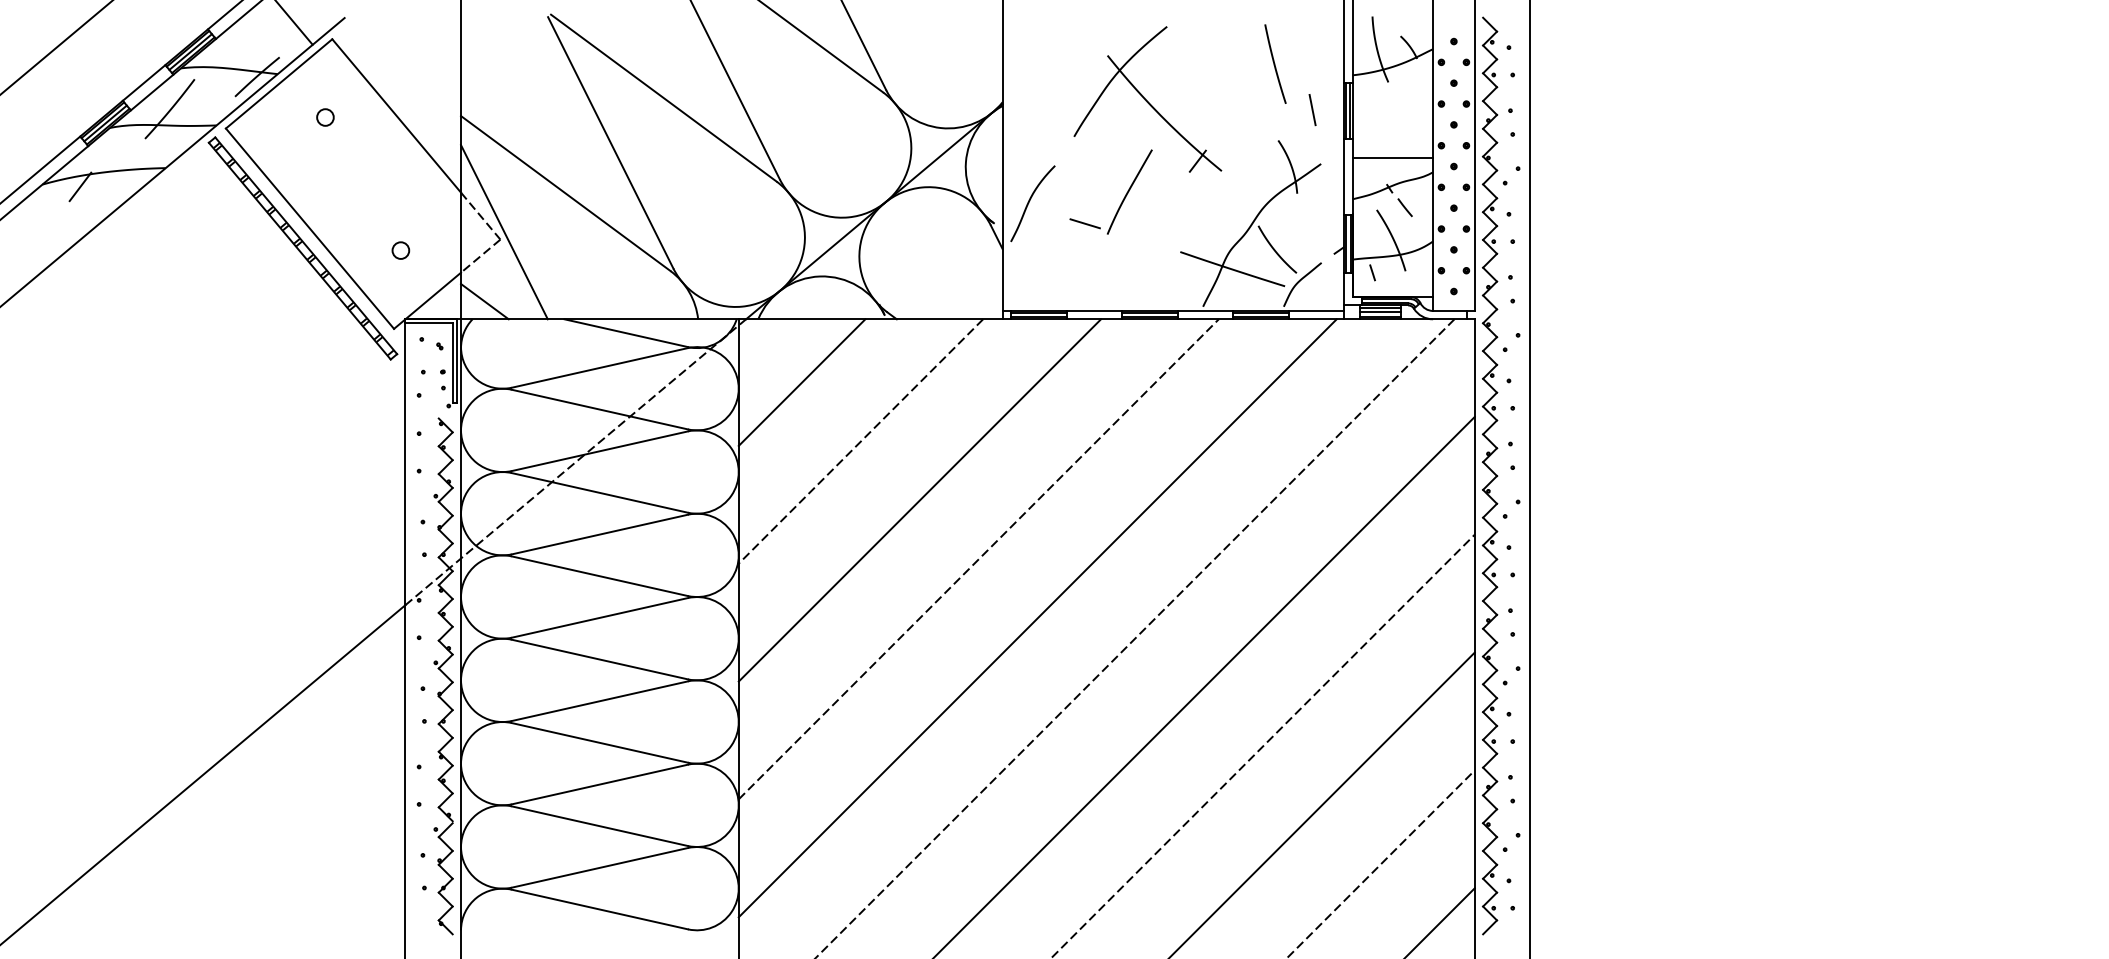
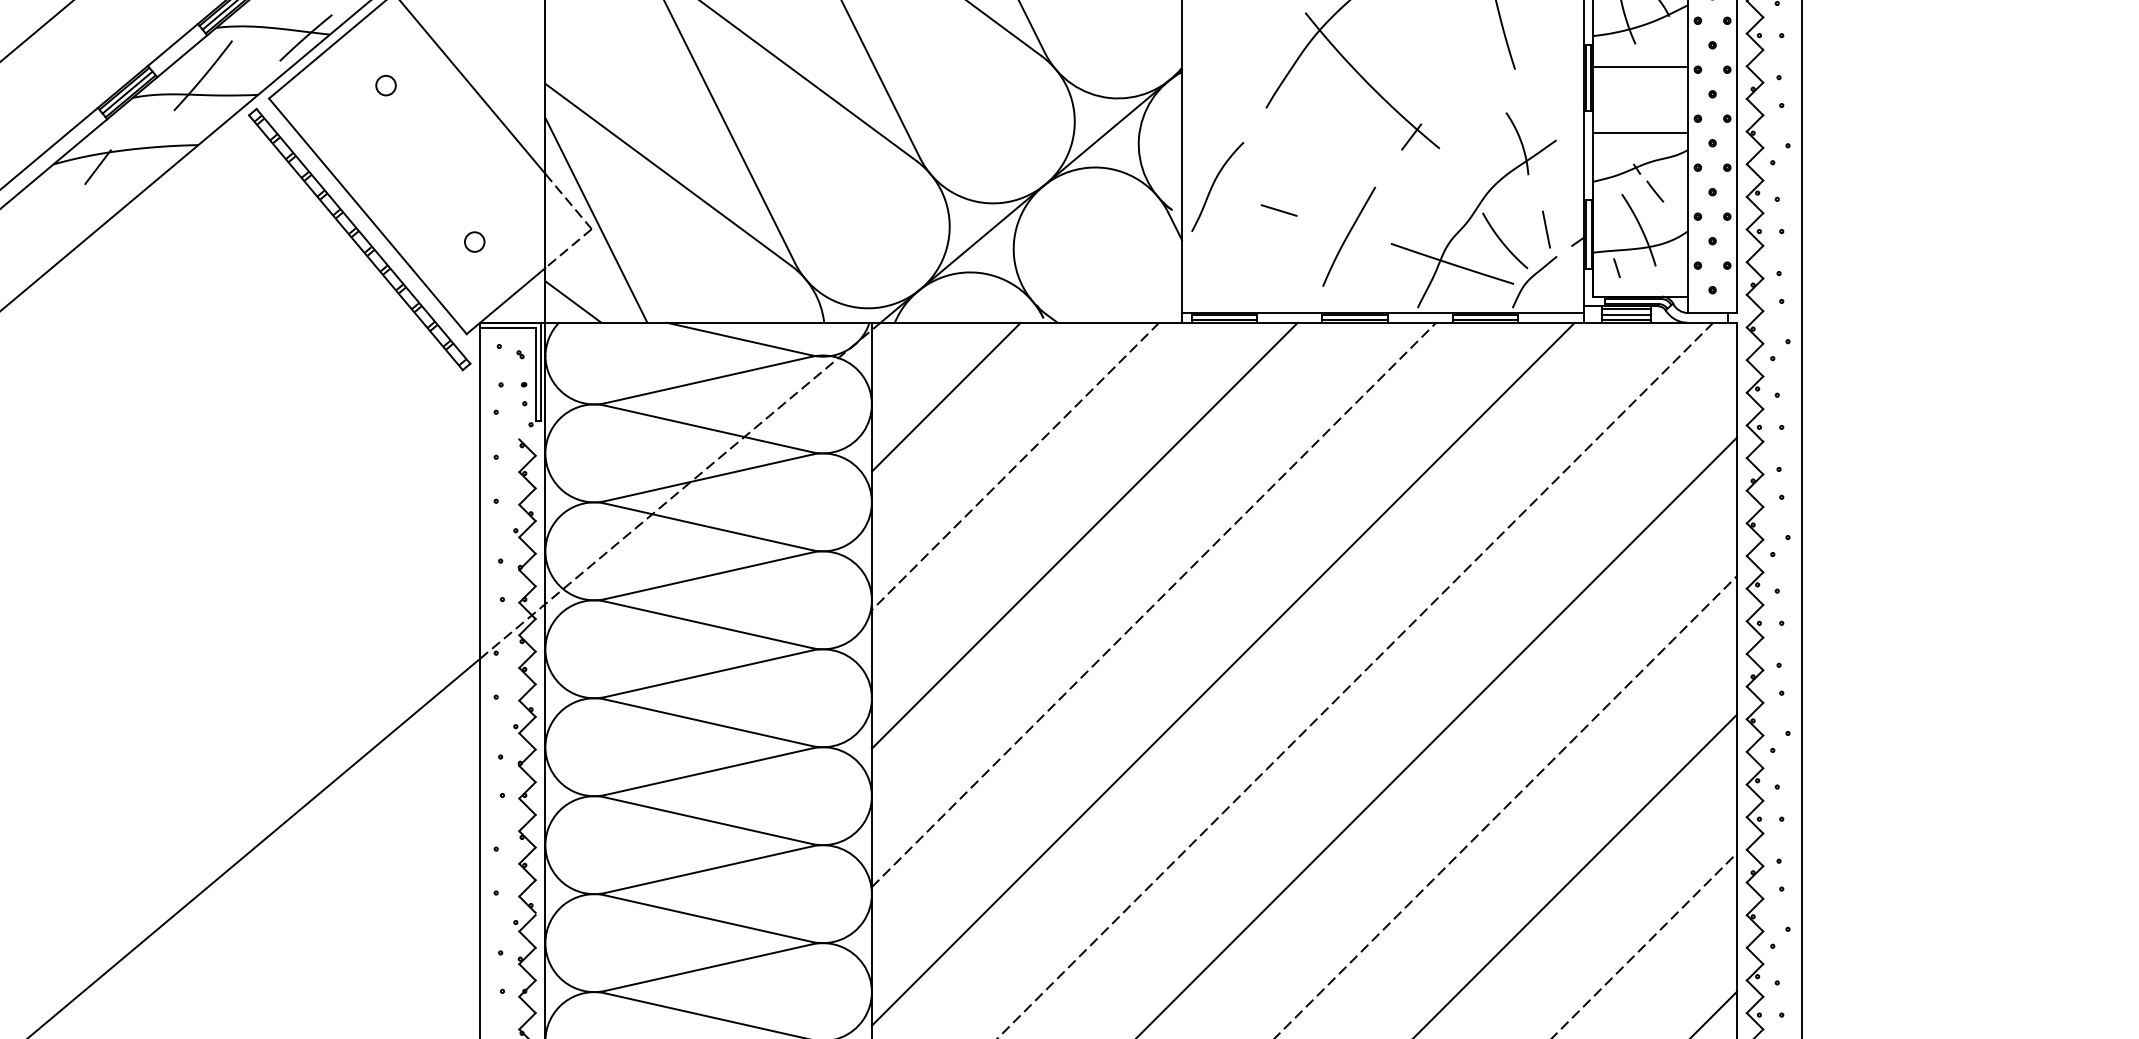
line: (1392, 101) -> (1640, 66), added
line: (1312, 110) -> (1546, 230), moved
curve: (1129, 191) -> (1348, 236), moved

